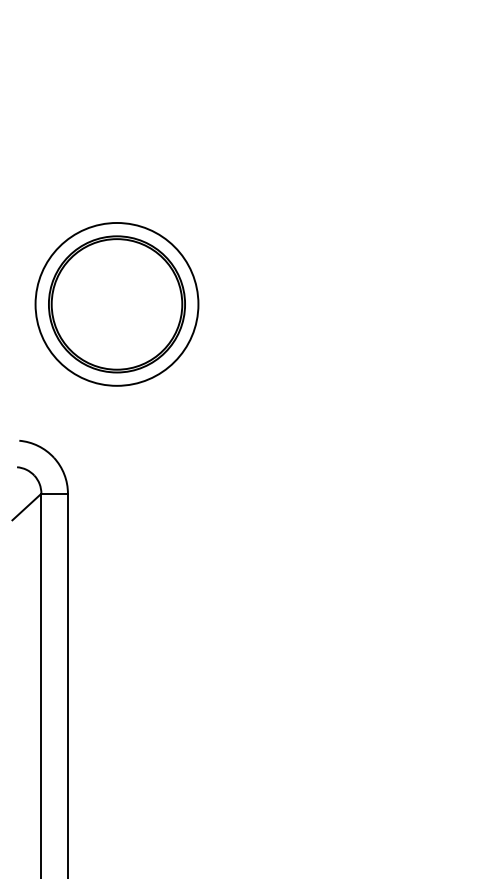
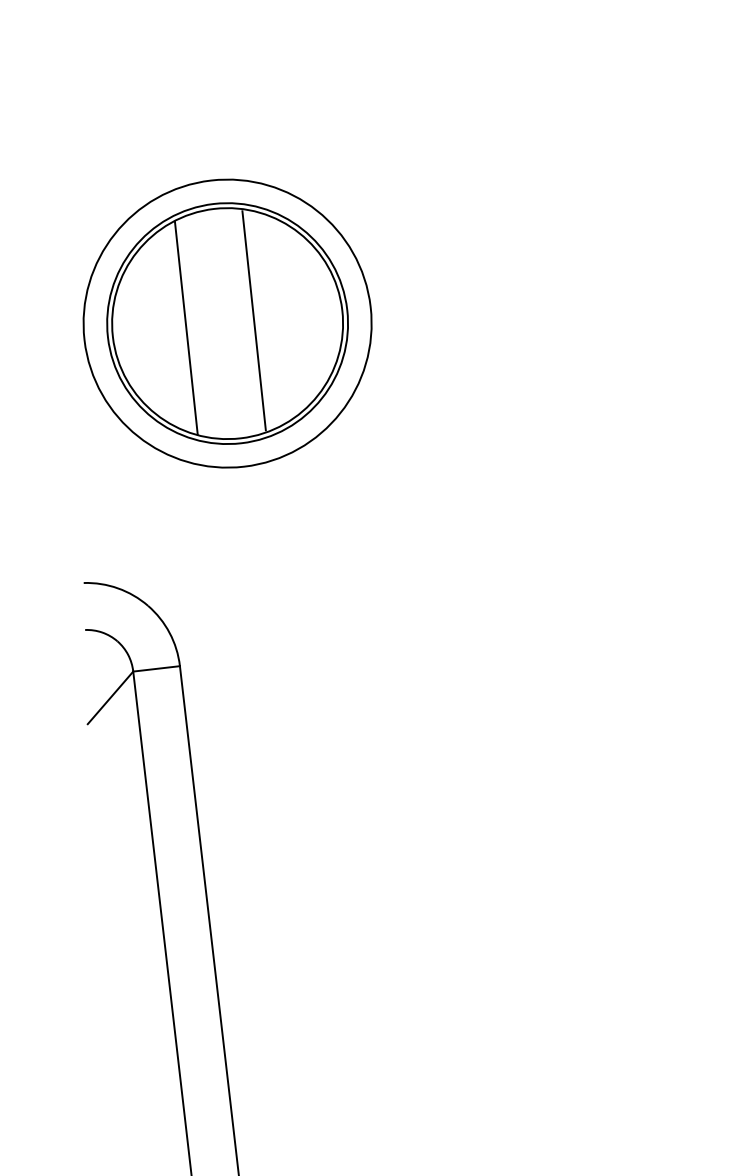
line: (93, 303) -> (186, 326), added
line: (131, 304) -> (253, 320), added

